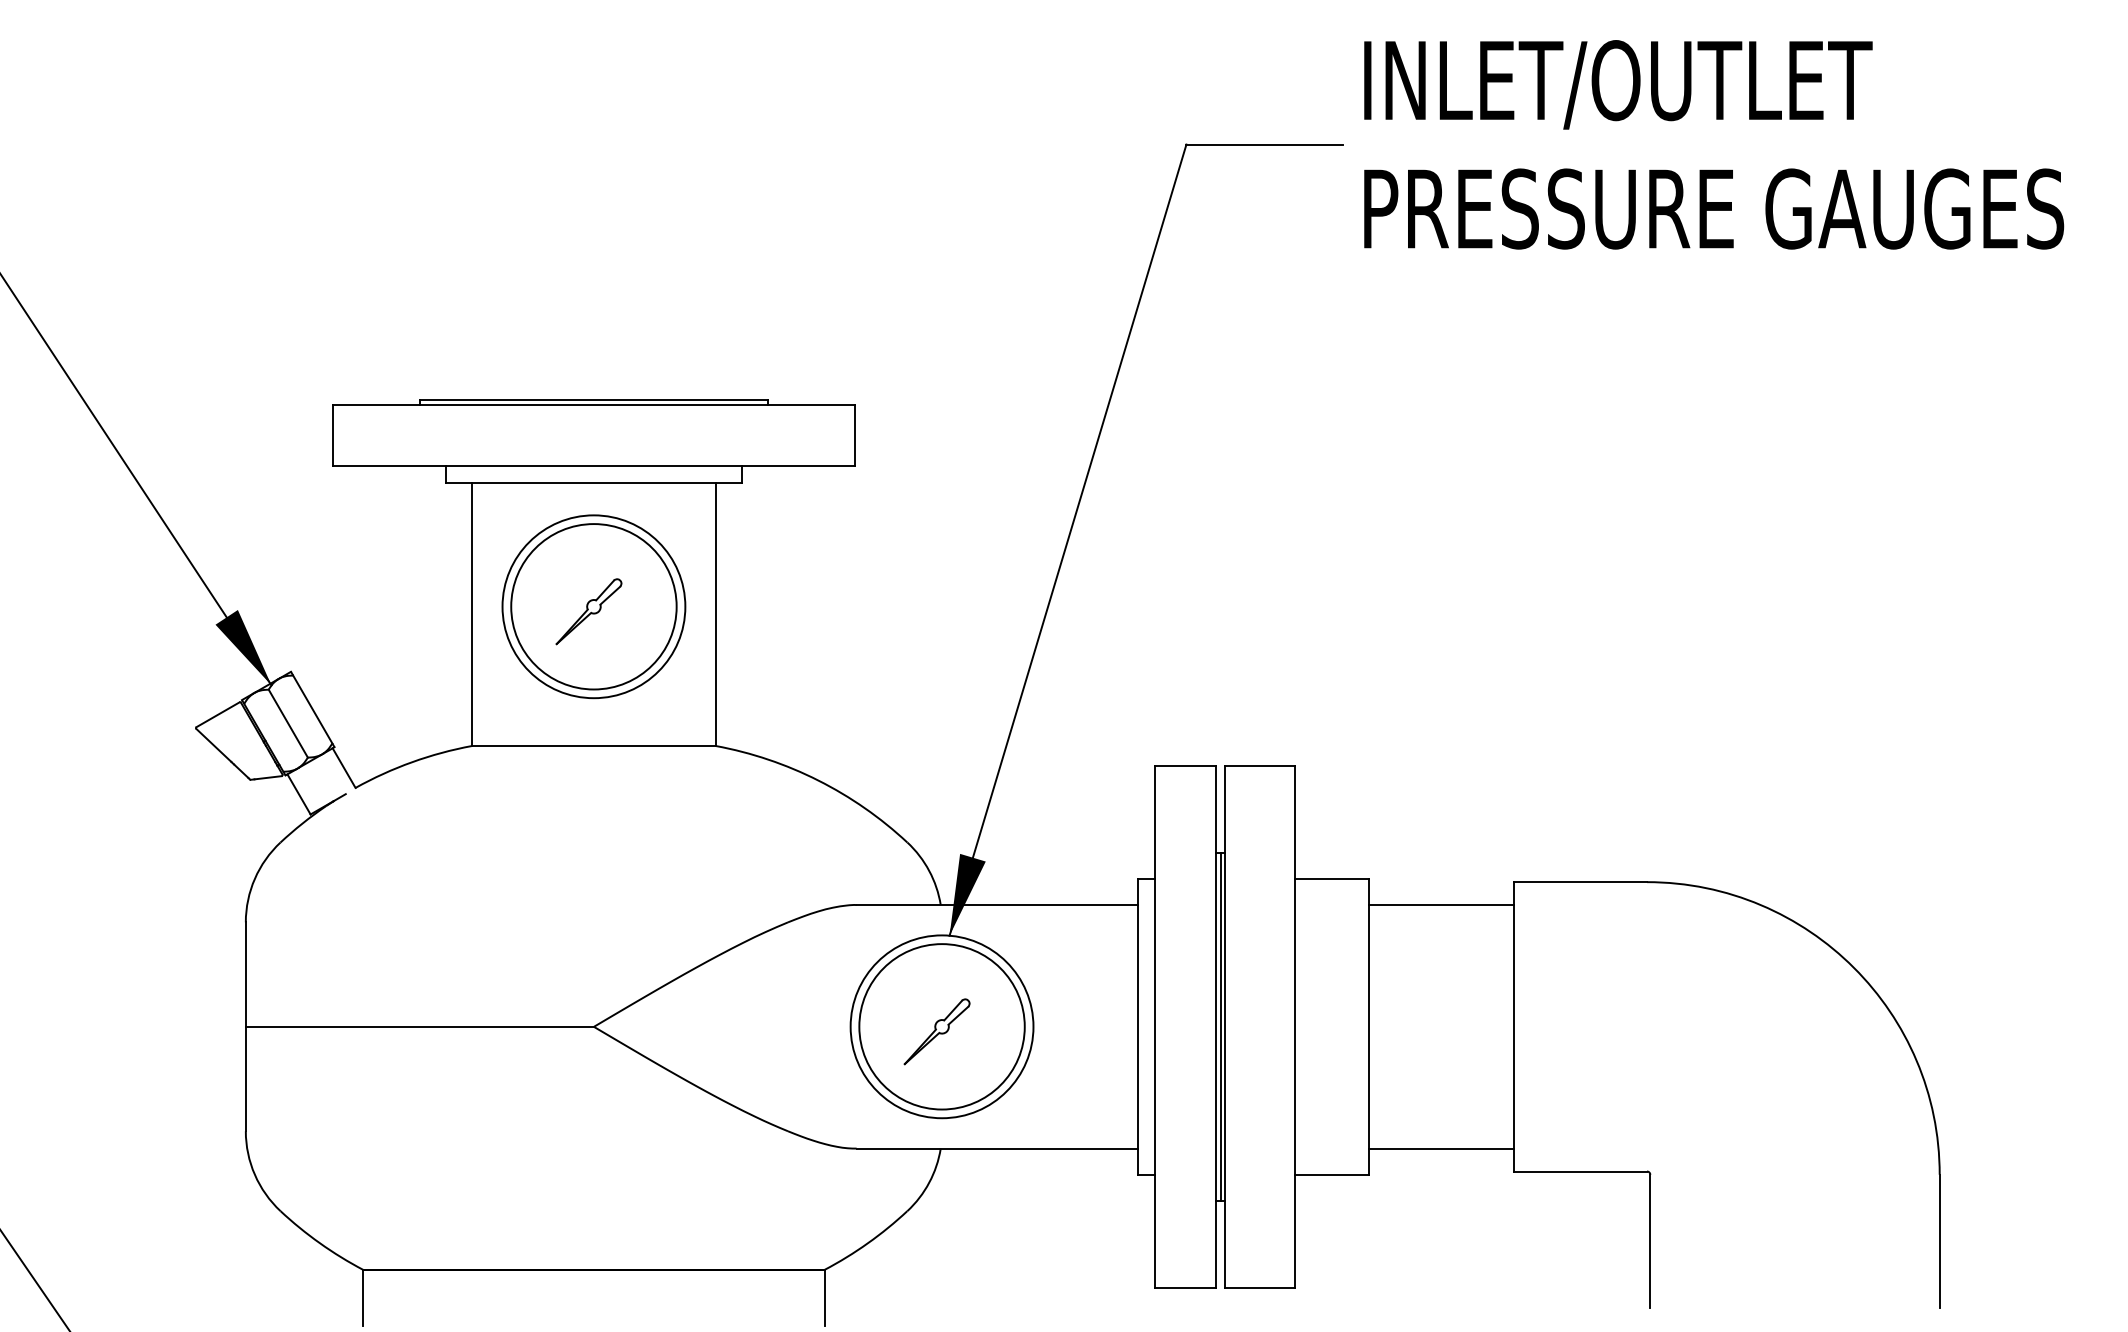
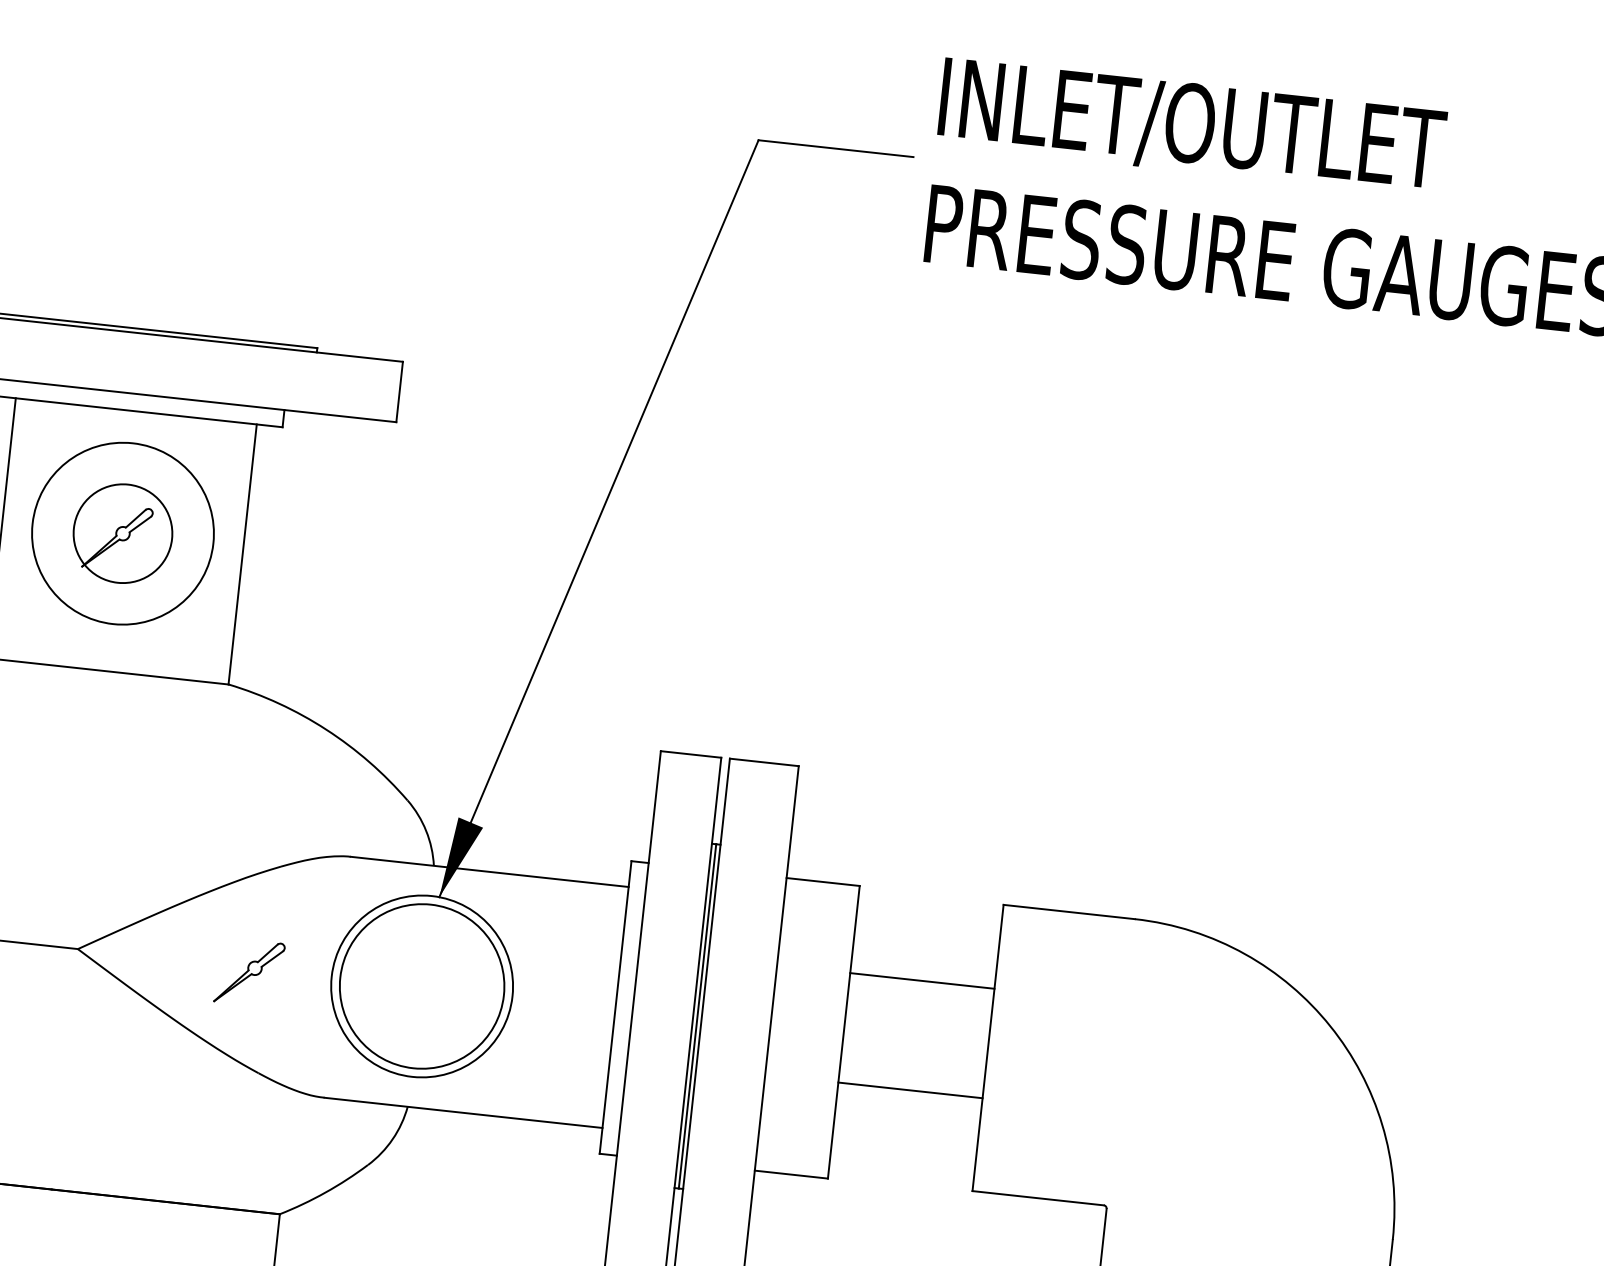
circle: (593, 606) -> (122, 533), size x0.6
line: (1441, 904) -> (922, 980), moved
part: (936, 1031) -> (249, 972), moved
line: (1441, 1148) -> (910, 1090), moved

